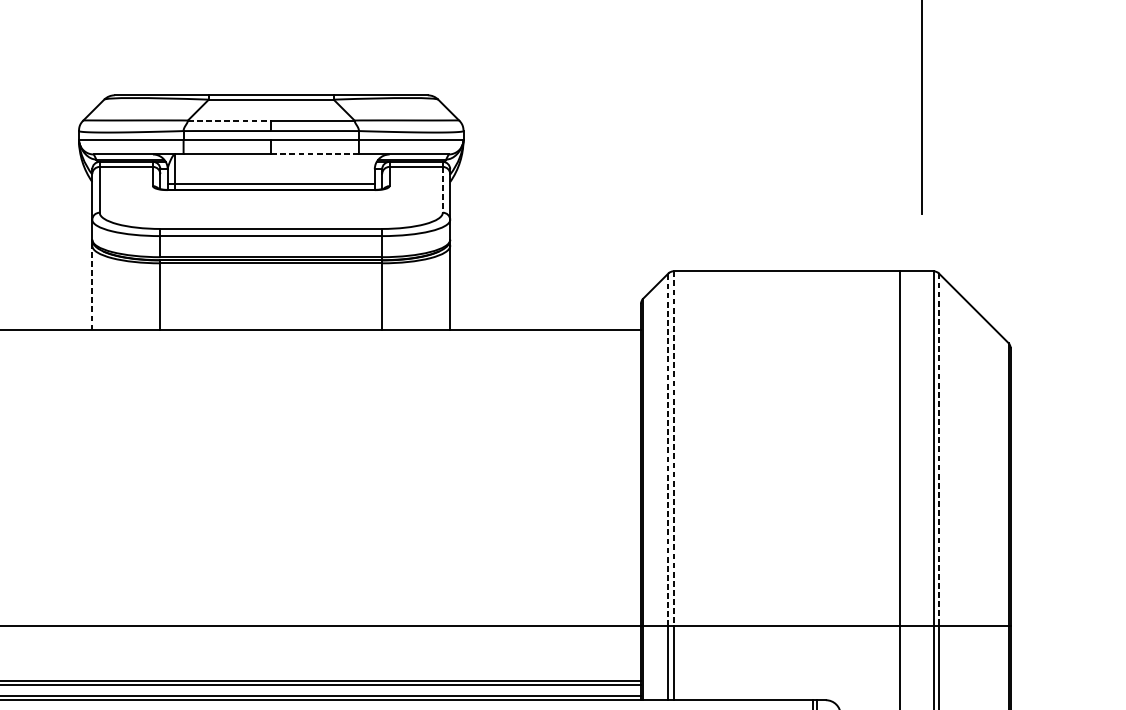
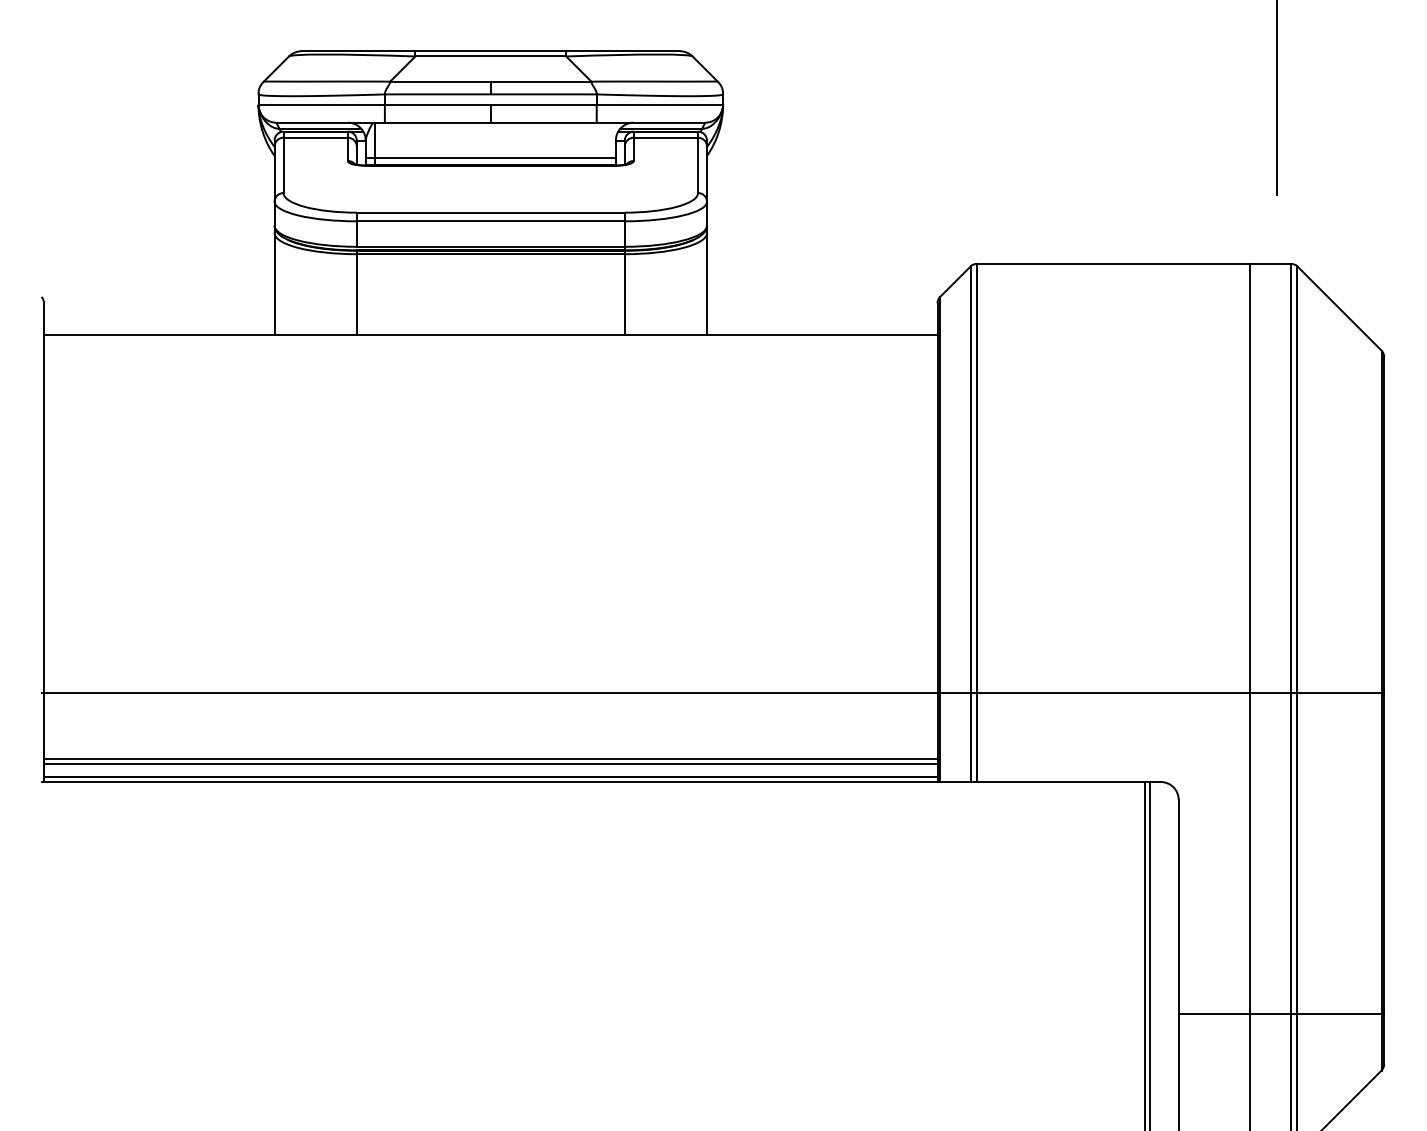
line: (229, 120) -> (440, 81), dashed -> solid
line: (314, 154) -> (543, 122), dashed -> solid
line: (443, 189) -> (698, 165), dashed -> solid
line: (92, 287) -> (274, 283), dashed -> solid
line: (673, 448) -> (976, 478), dashed -> solid
line: (668, 449) -> (970, 479), dashed -> solid
line: (938, 450) -> (1297, 480), dashed -> solid

